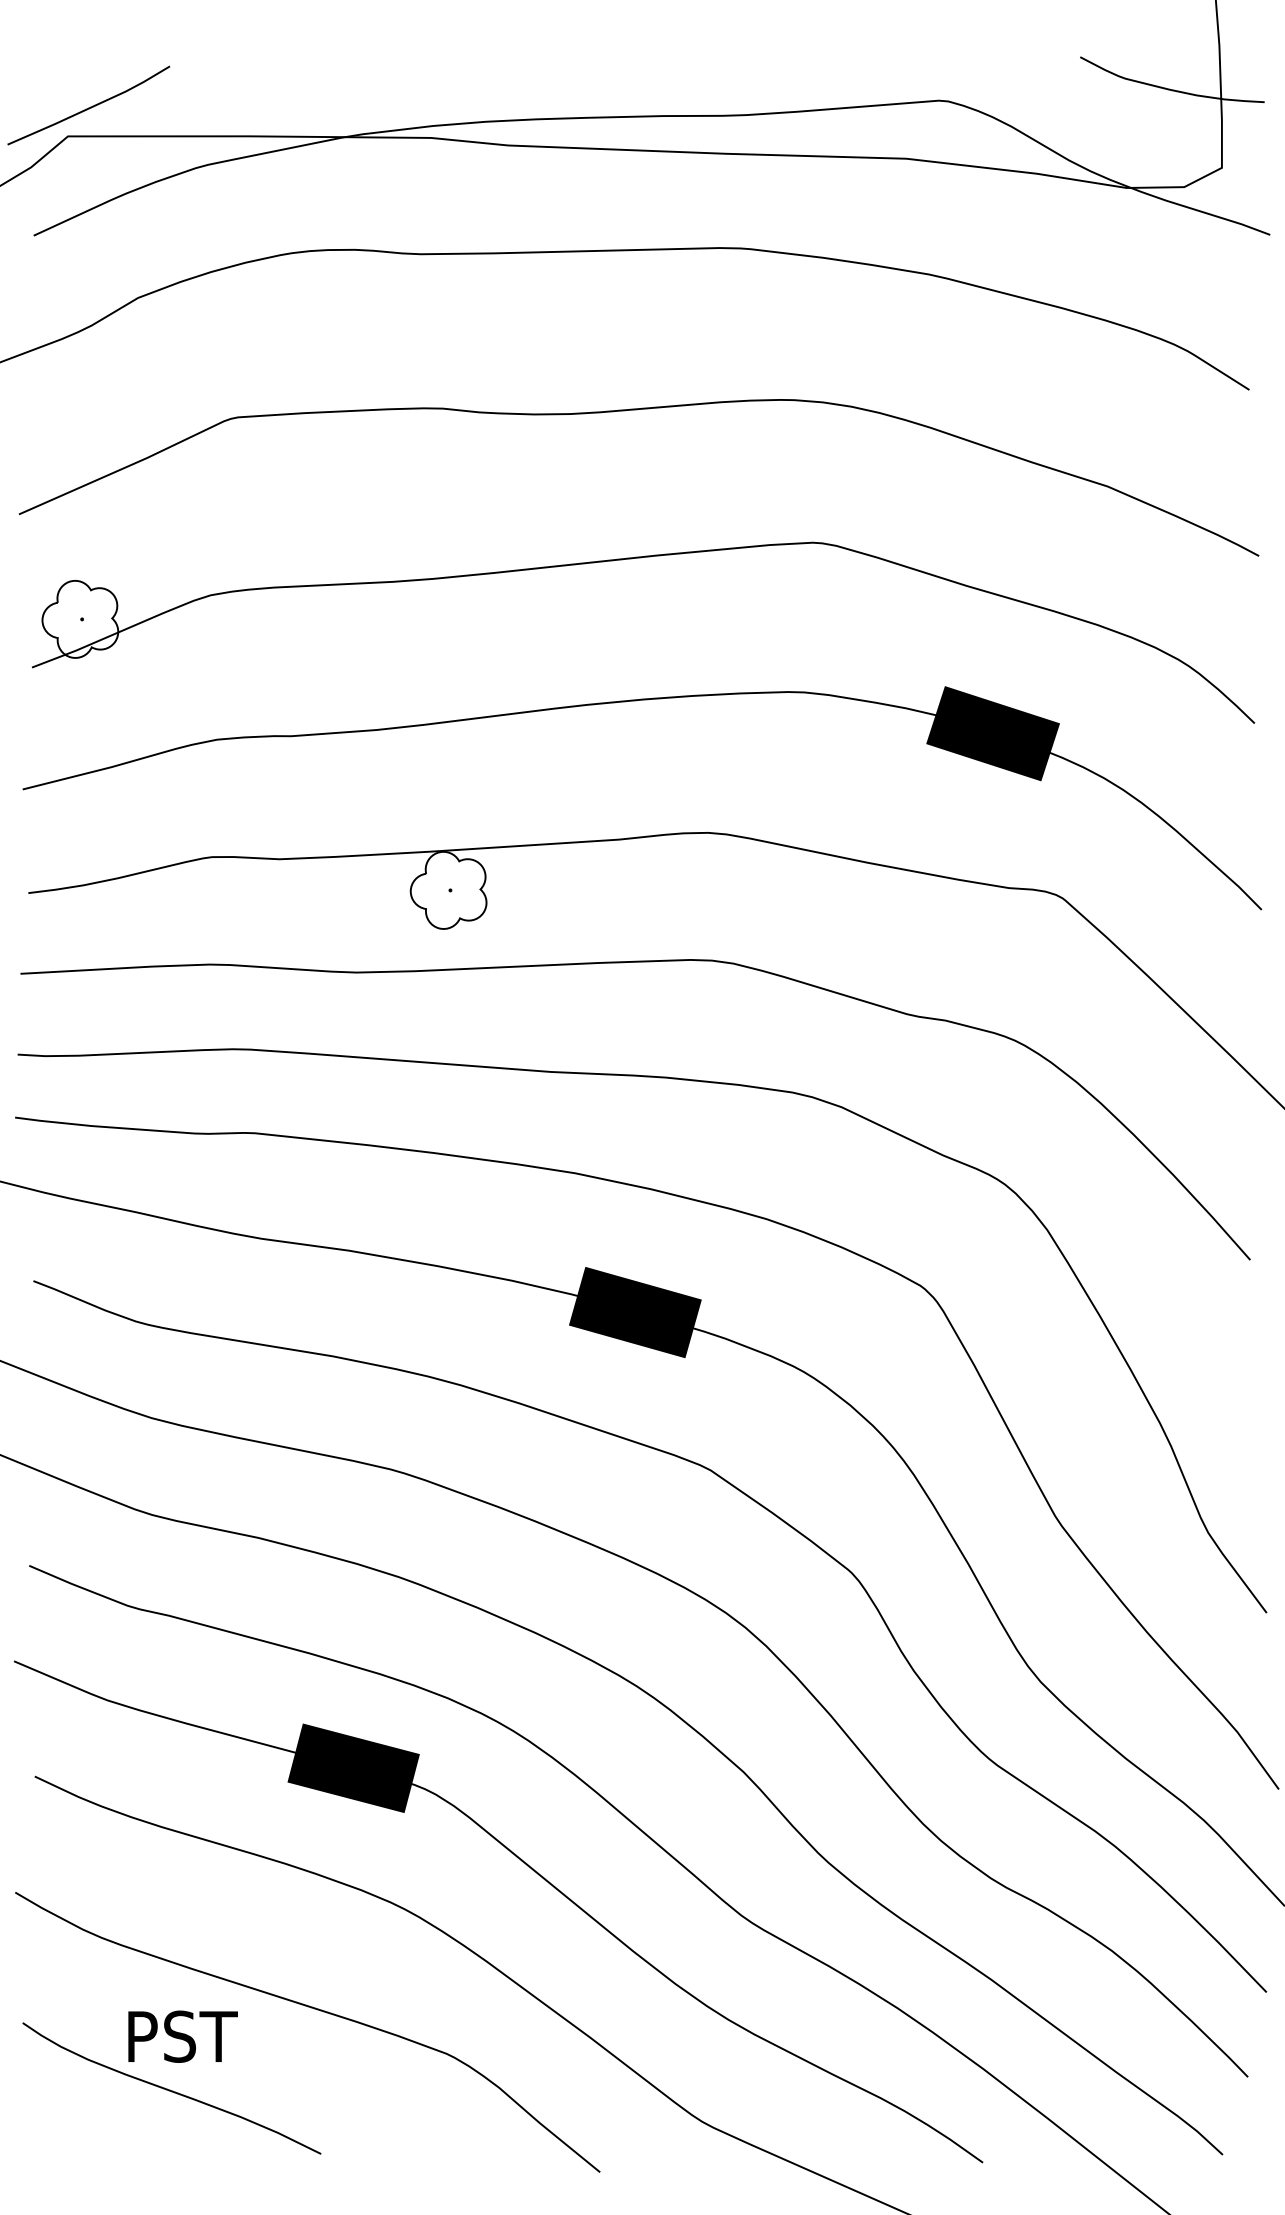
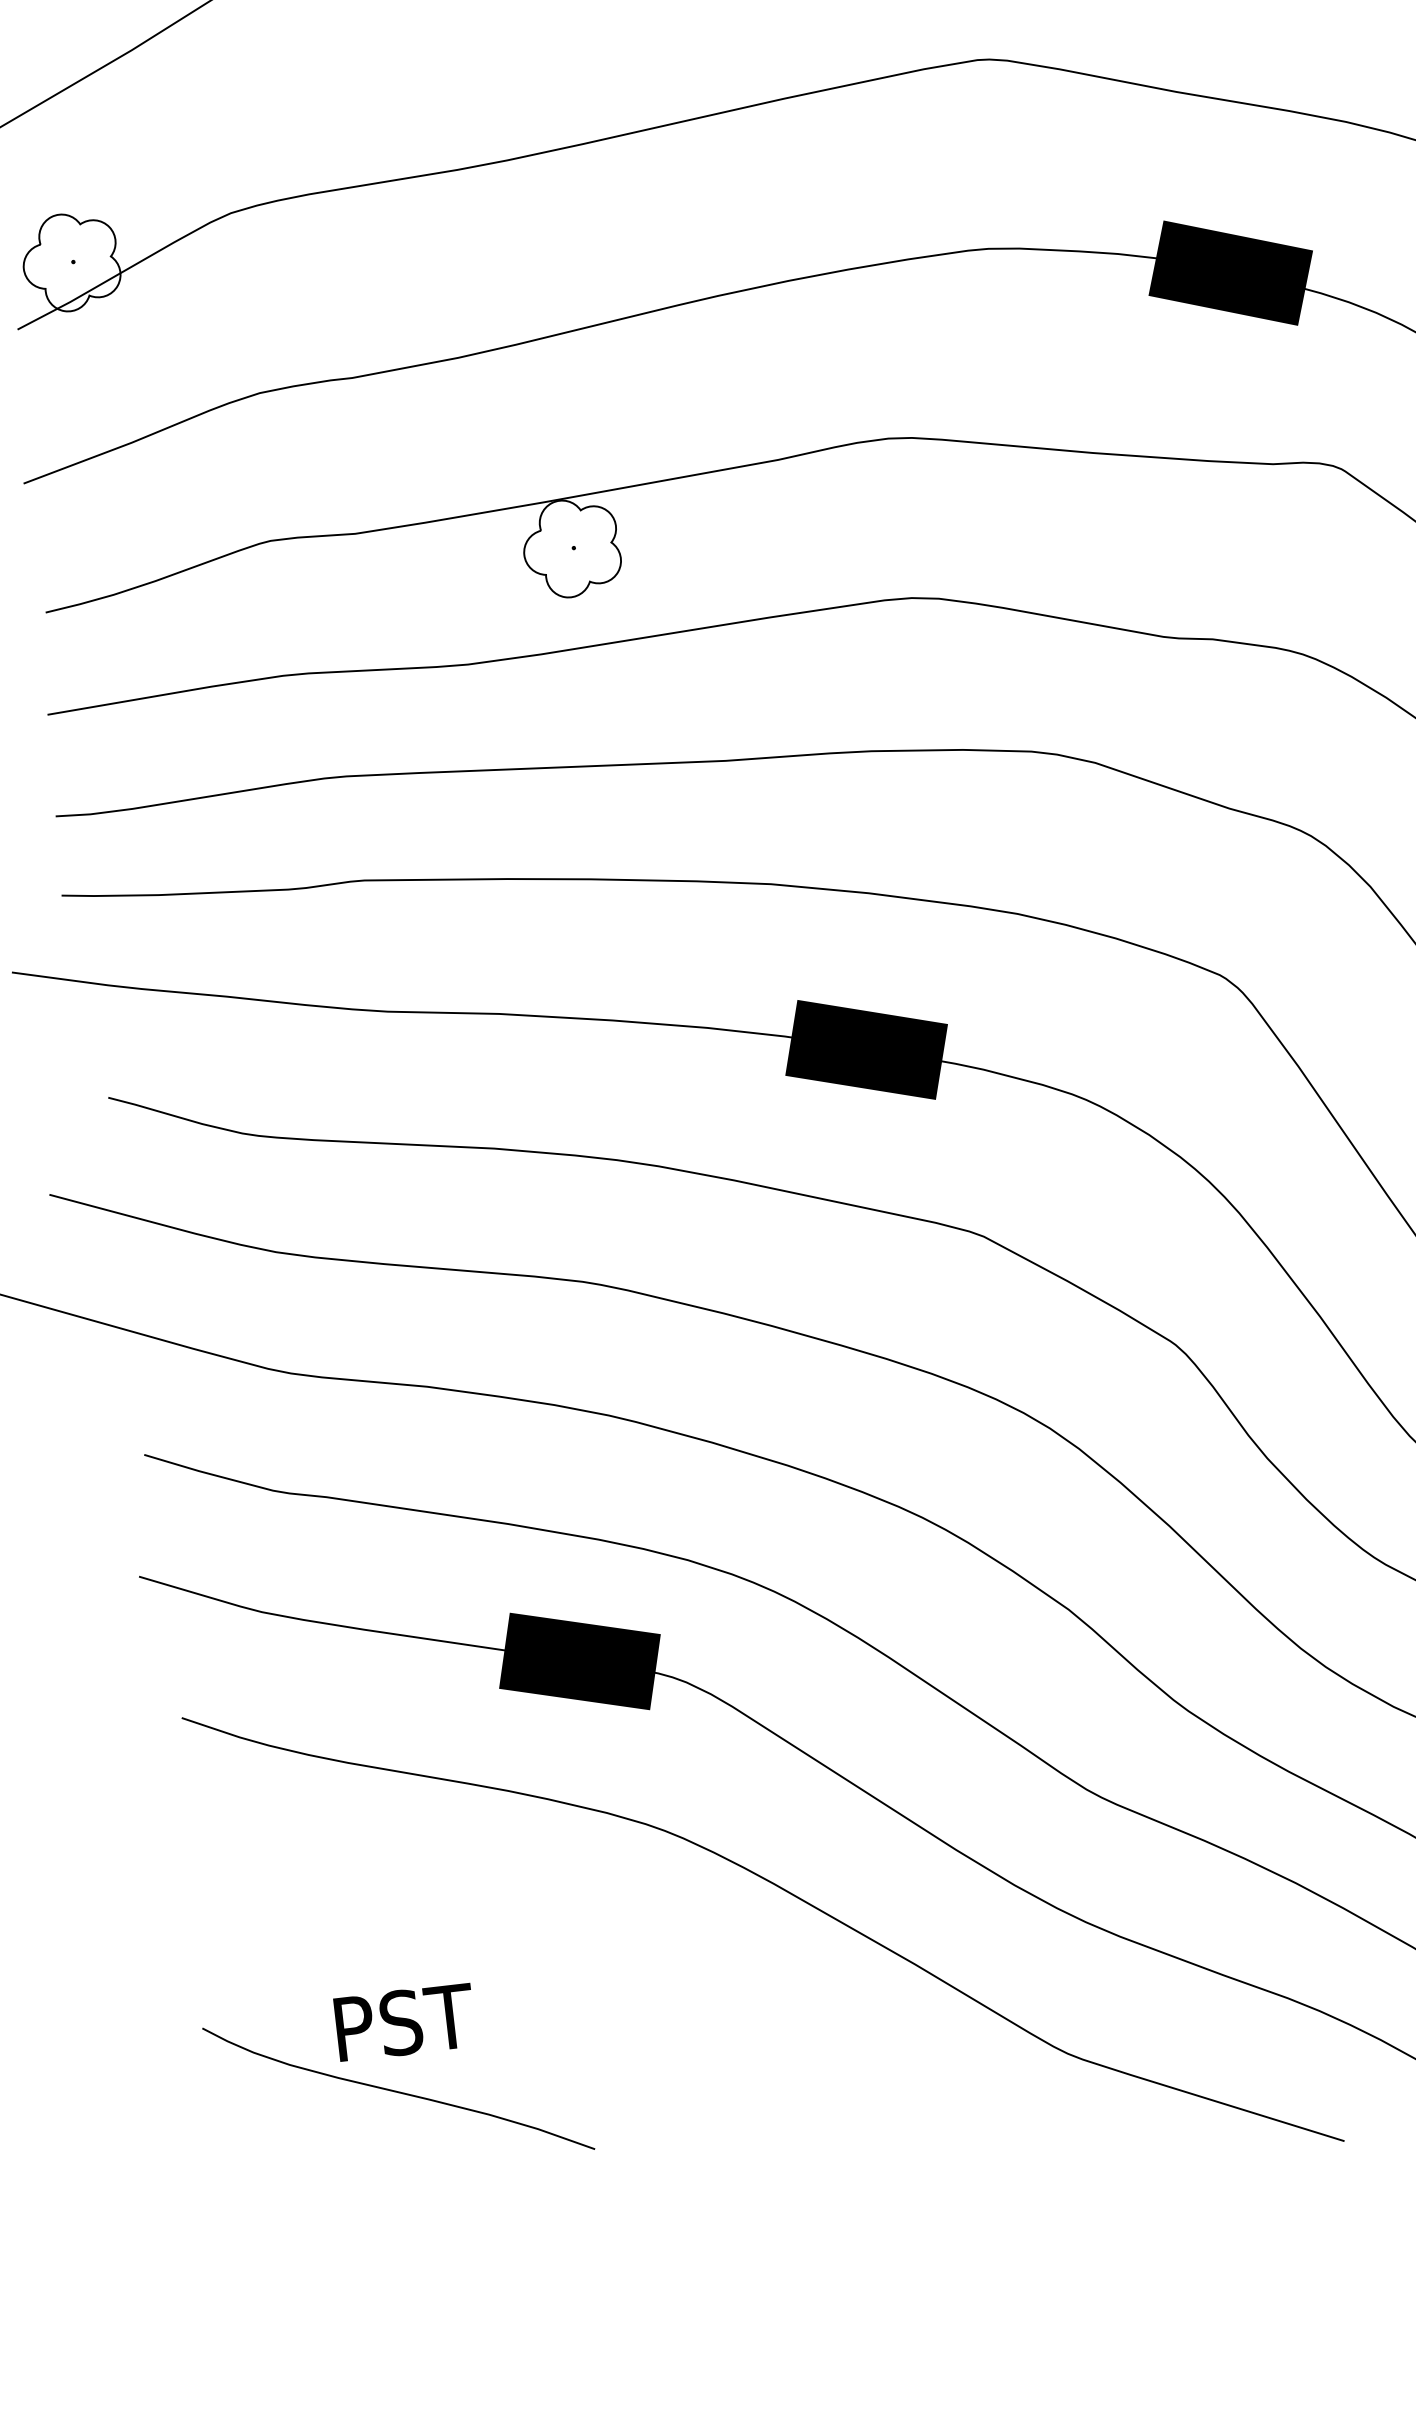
curve: (314, 2009) -> (565, 1969), removed

